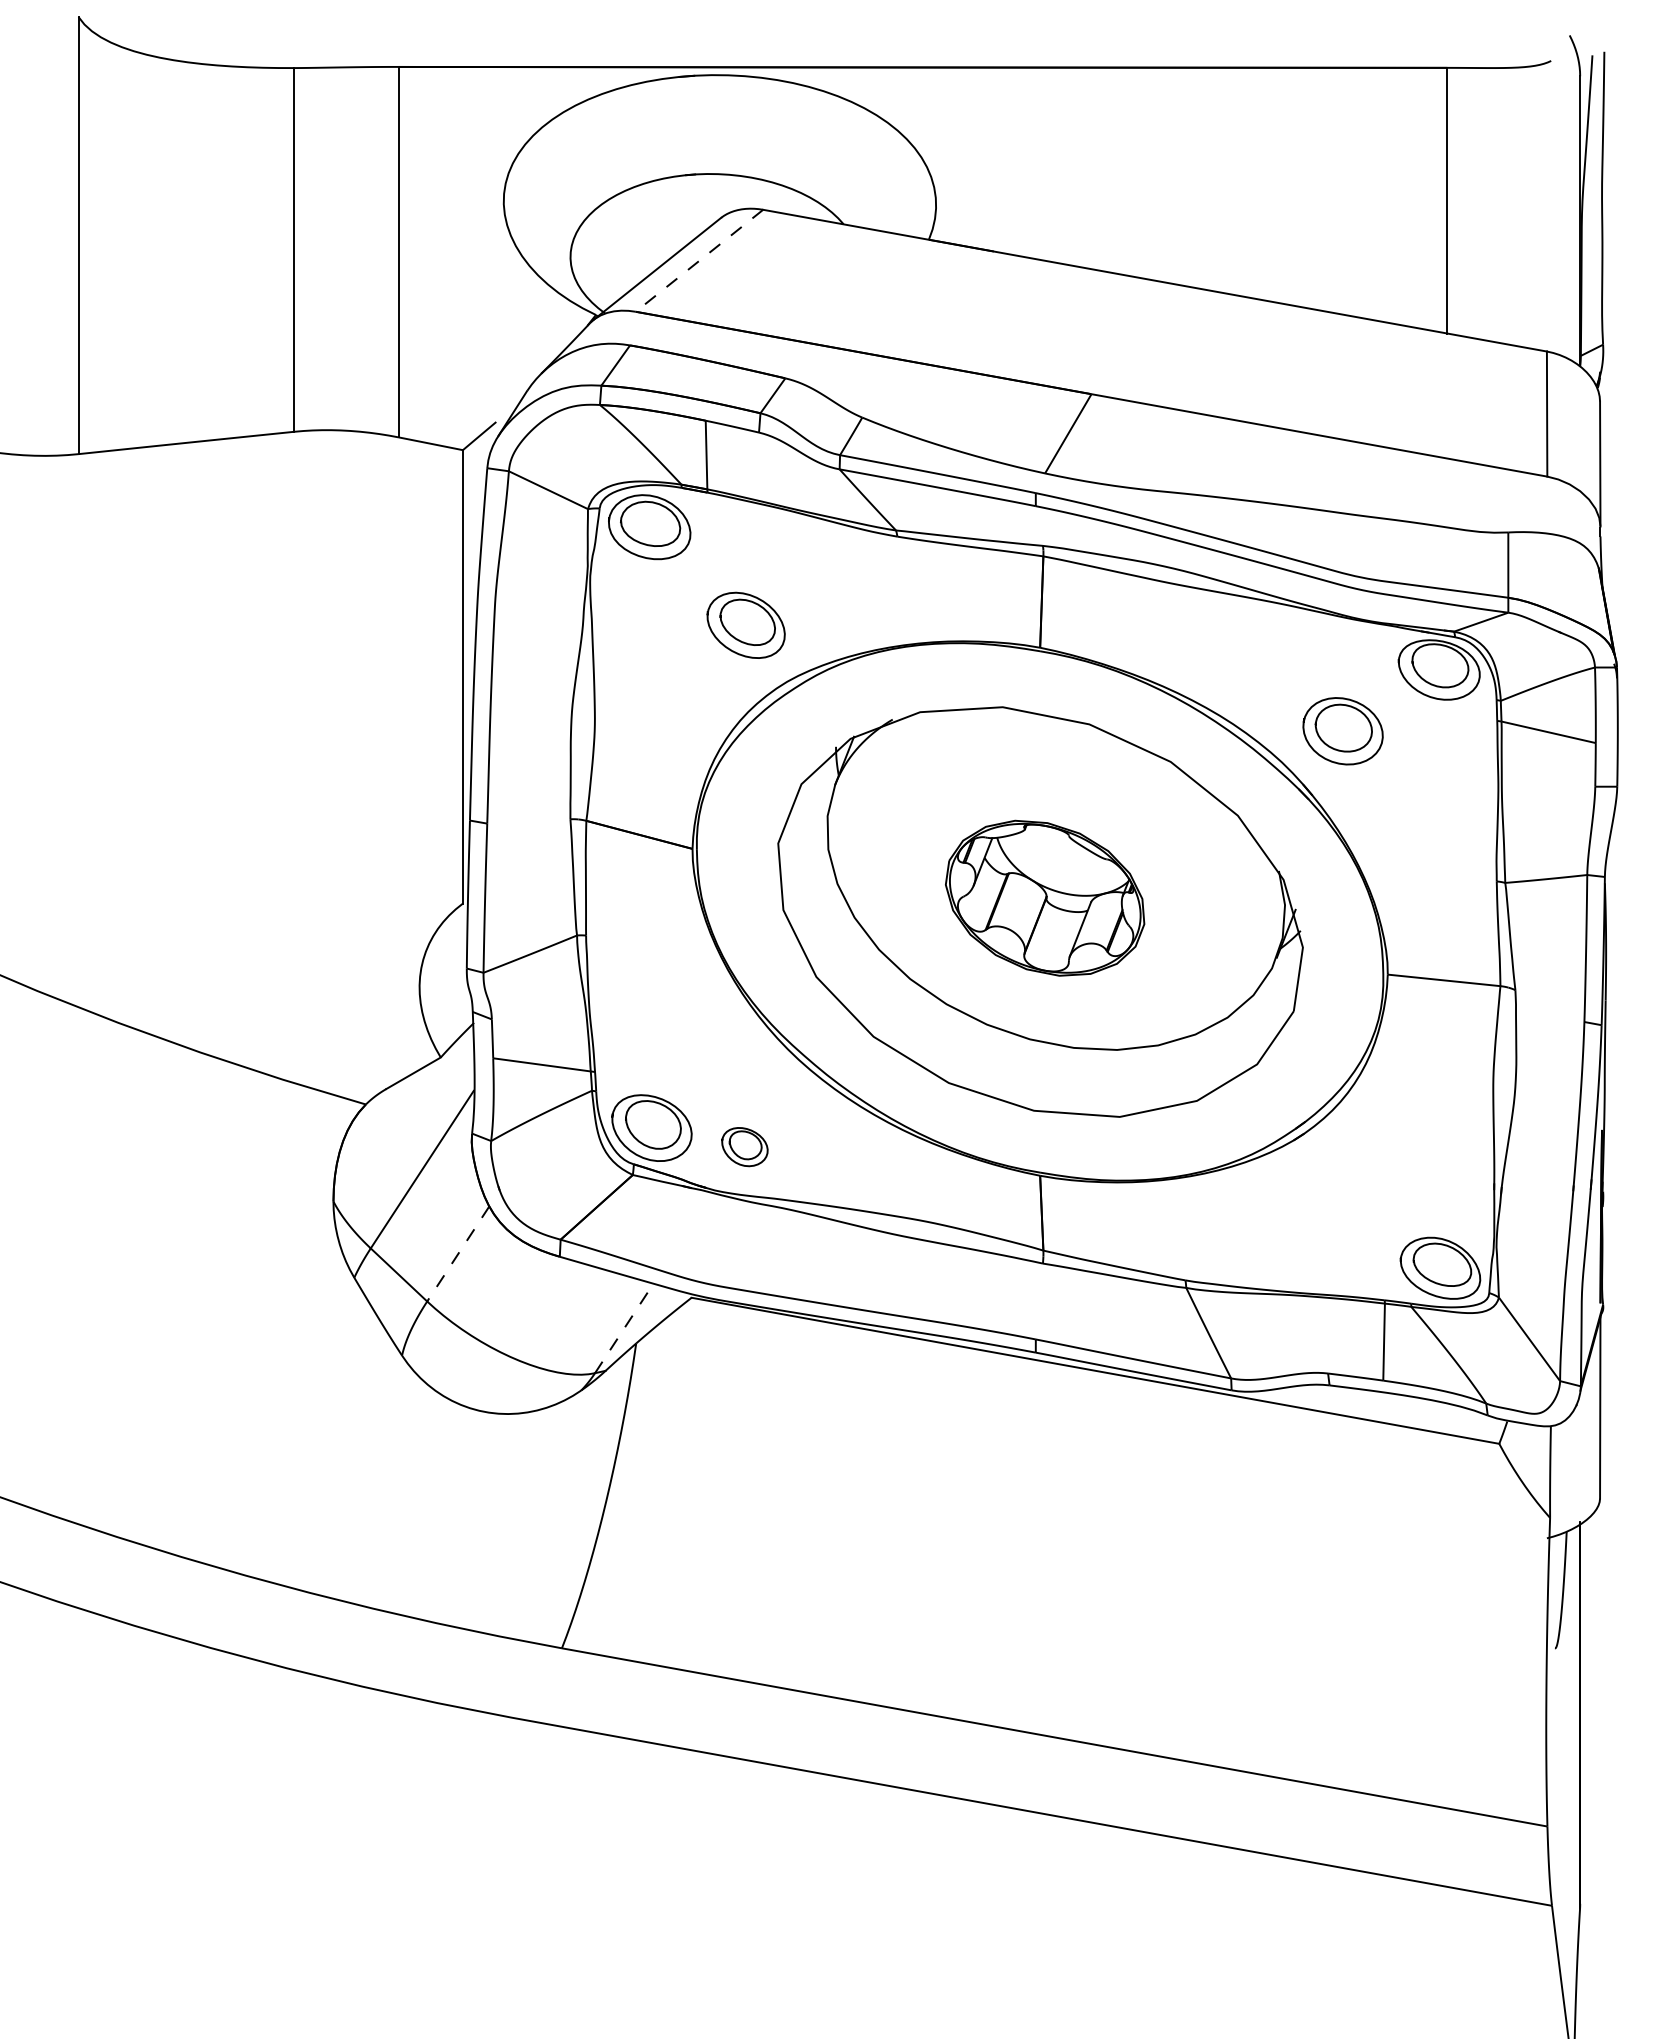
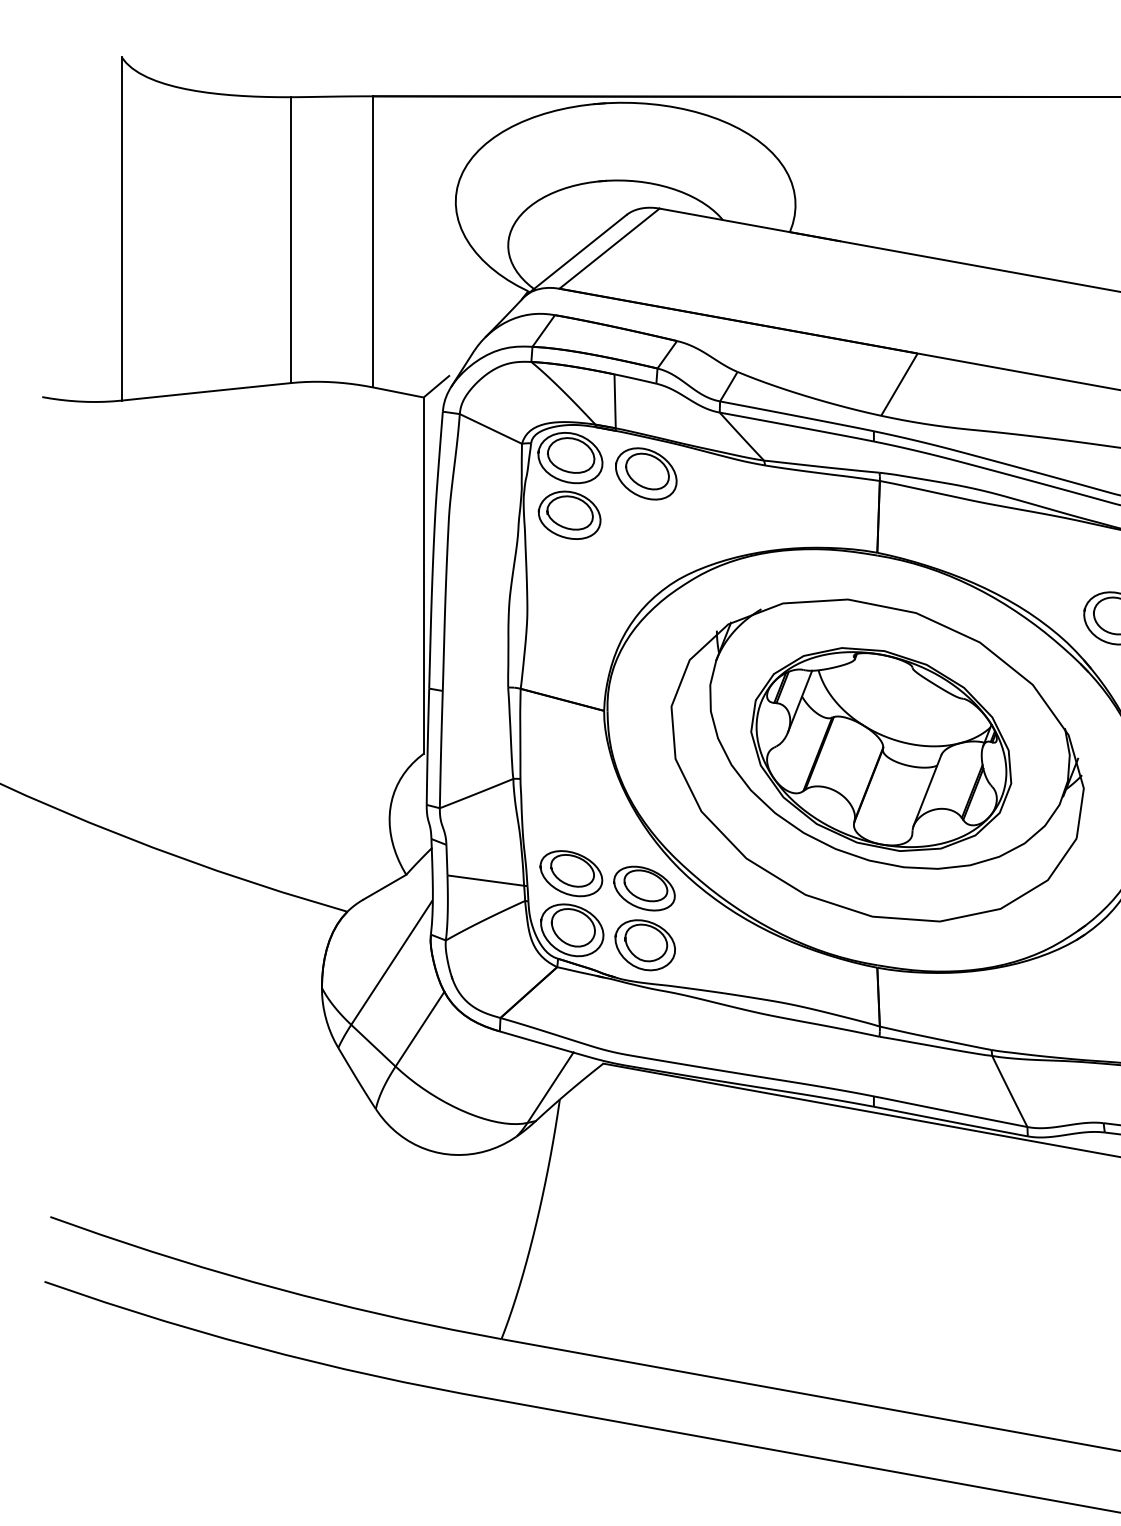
line: (699, 260) -> (609, 248), dashed -> solid
part: (648, 600) -> (569, 515), added
part: (745, 624) -> (645, 473), moved
part: (1044, 898) -> (880, 749), size x1.67
part: (650, 1055) -> (571, 873), added
part: (743, 1074) -> (644, 888), added
part: (744, 1146) -> (644, 944), size x1.67
line: (458, 1253) -> (420, 1028), dashed -> solid
line: (624, 1328) -> (550, 1087), dashed -> solid

